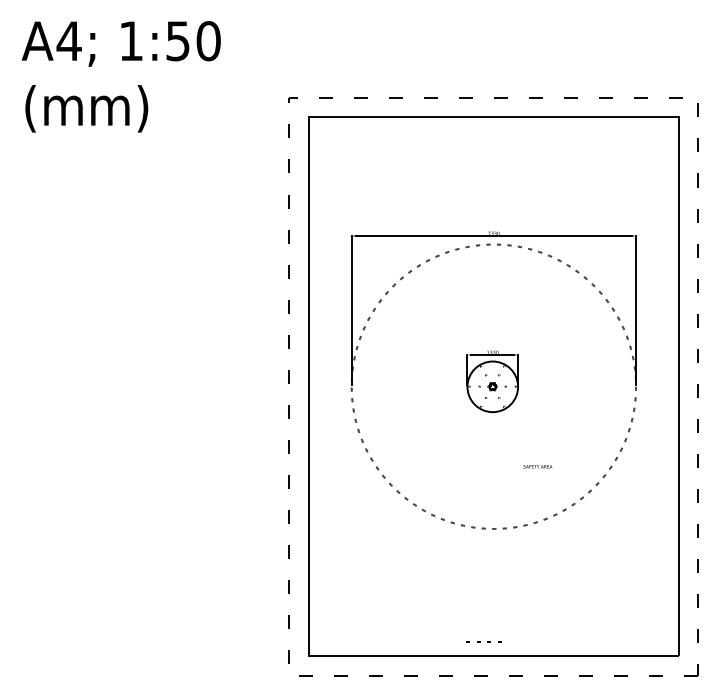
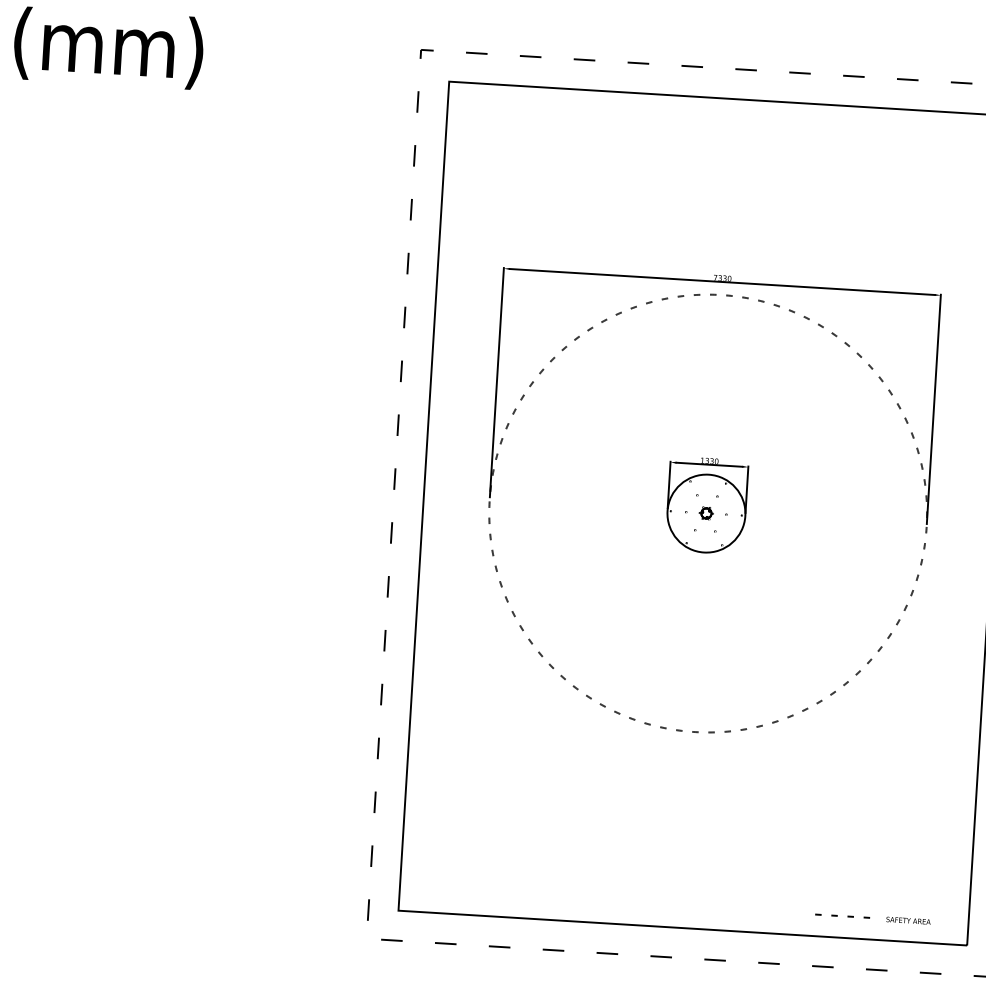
text: (537, 466) -> (907, 920), moved
line: (480, 641) -> (837, 914), moved

